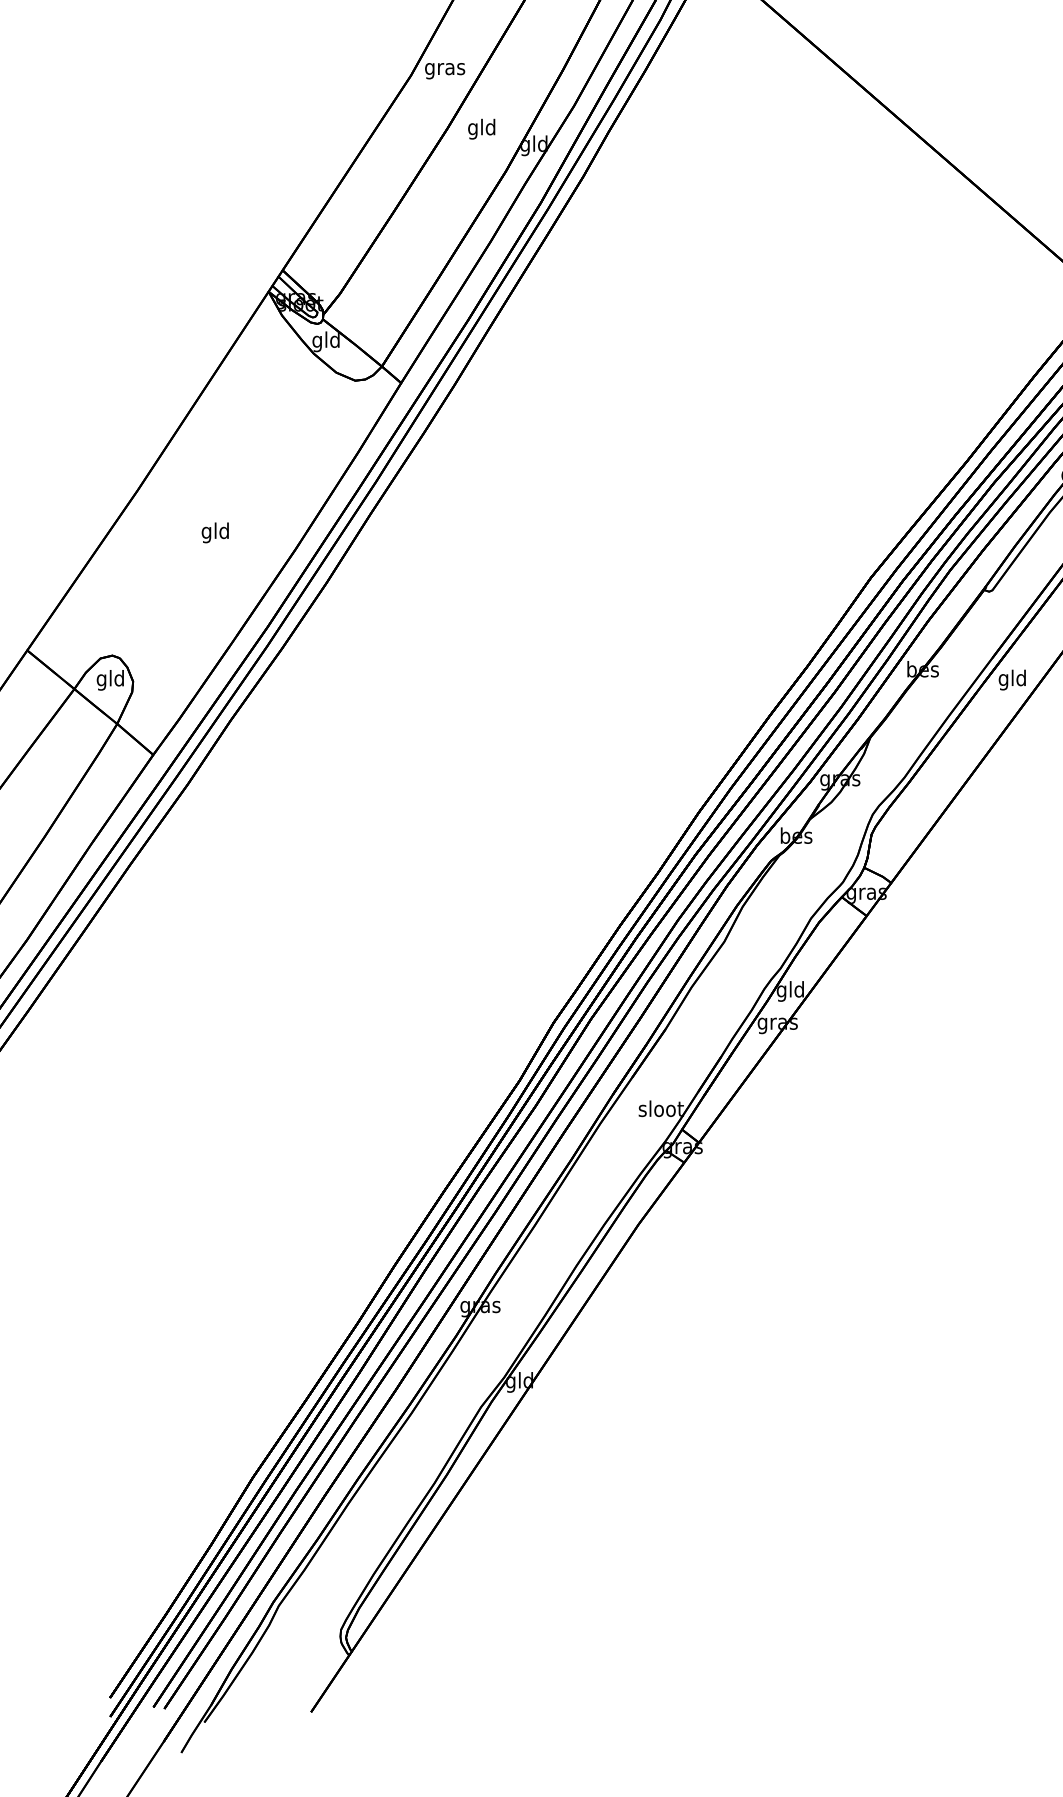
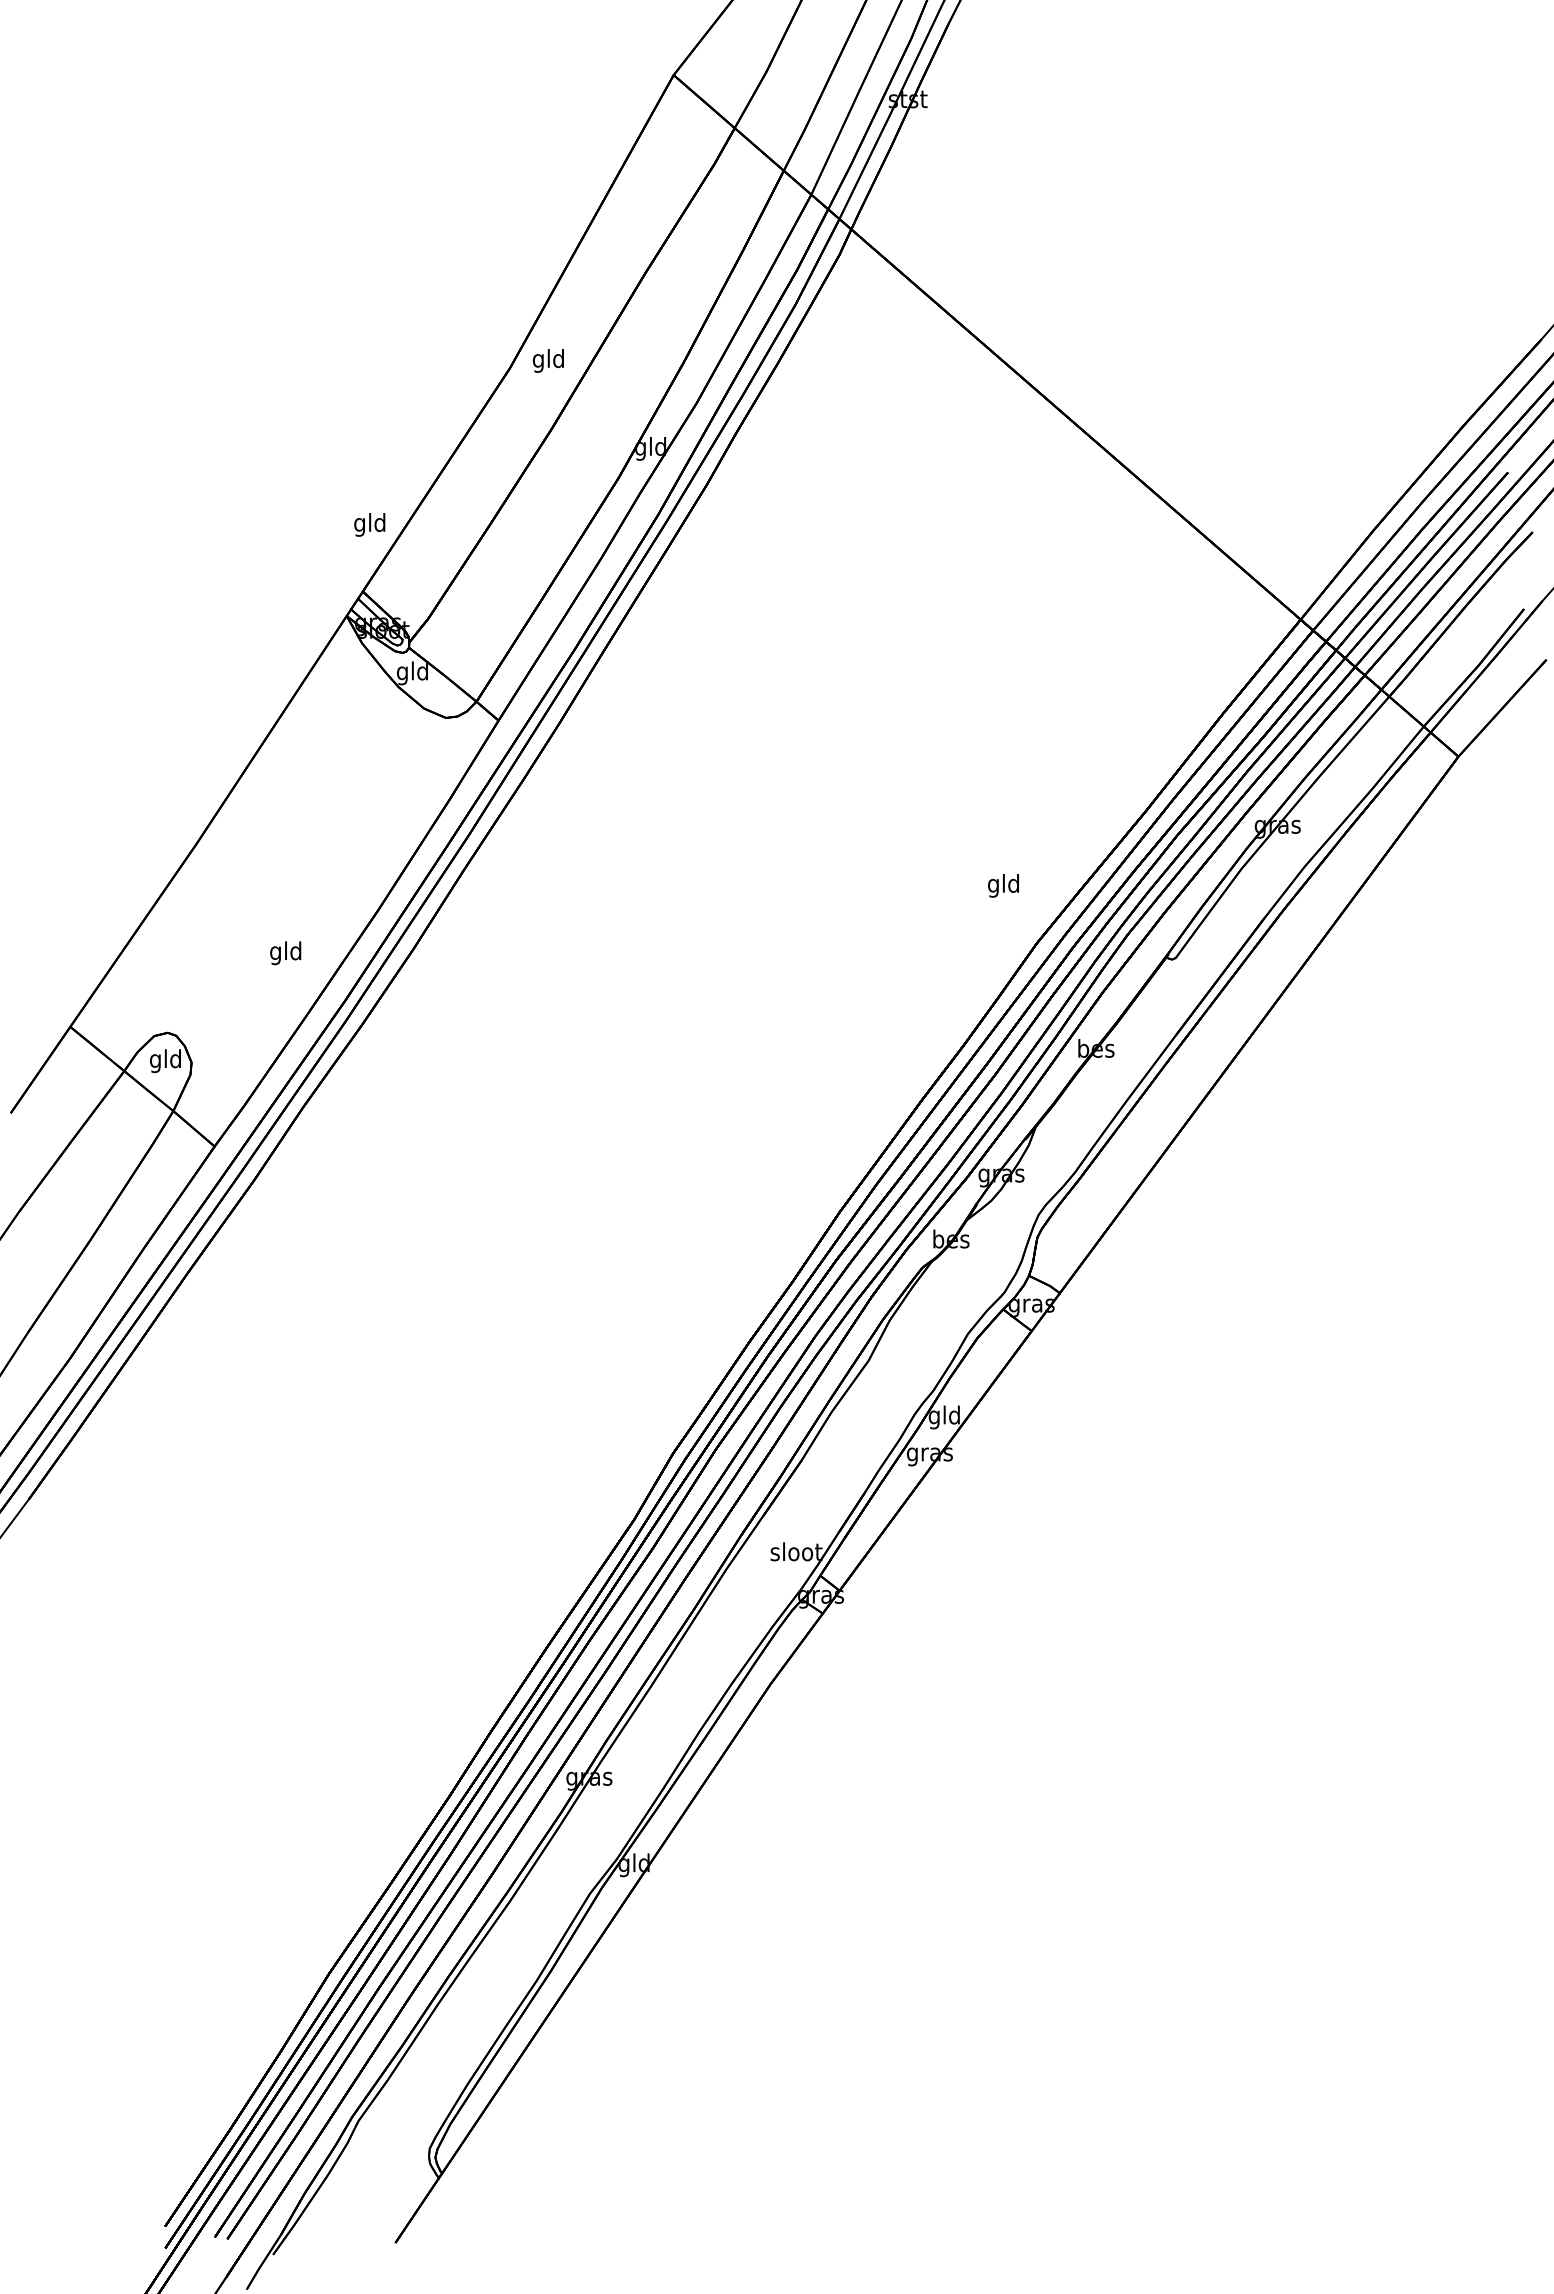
text: (444, 68) -> (548, 360), gras -> gld
text: (481, 128) -> (369, 524), moved
text: (215, 533) -> (285, 953), moved
text: (1012, 679) -> (1003, 885), moved

